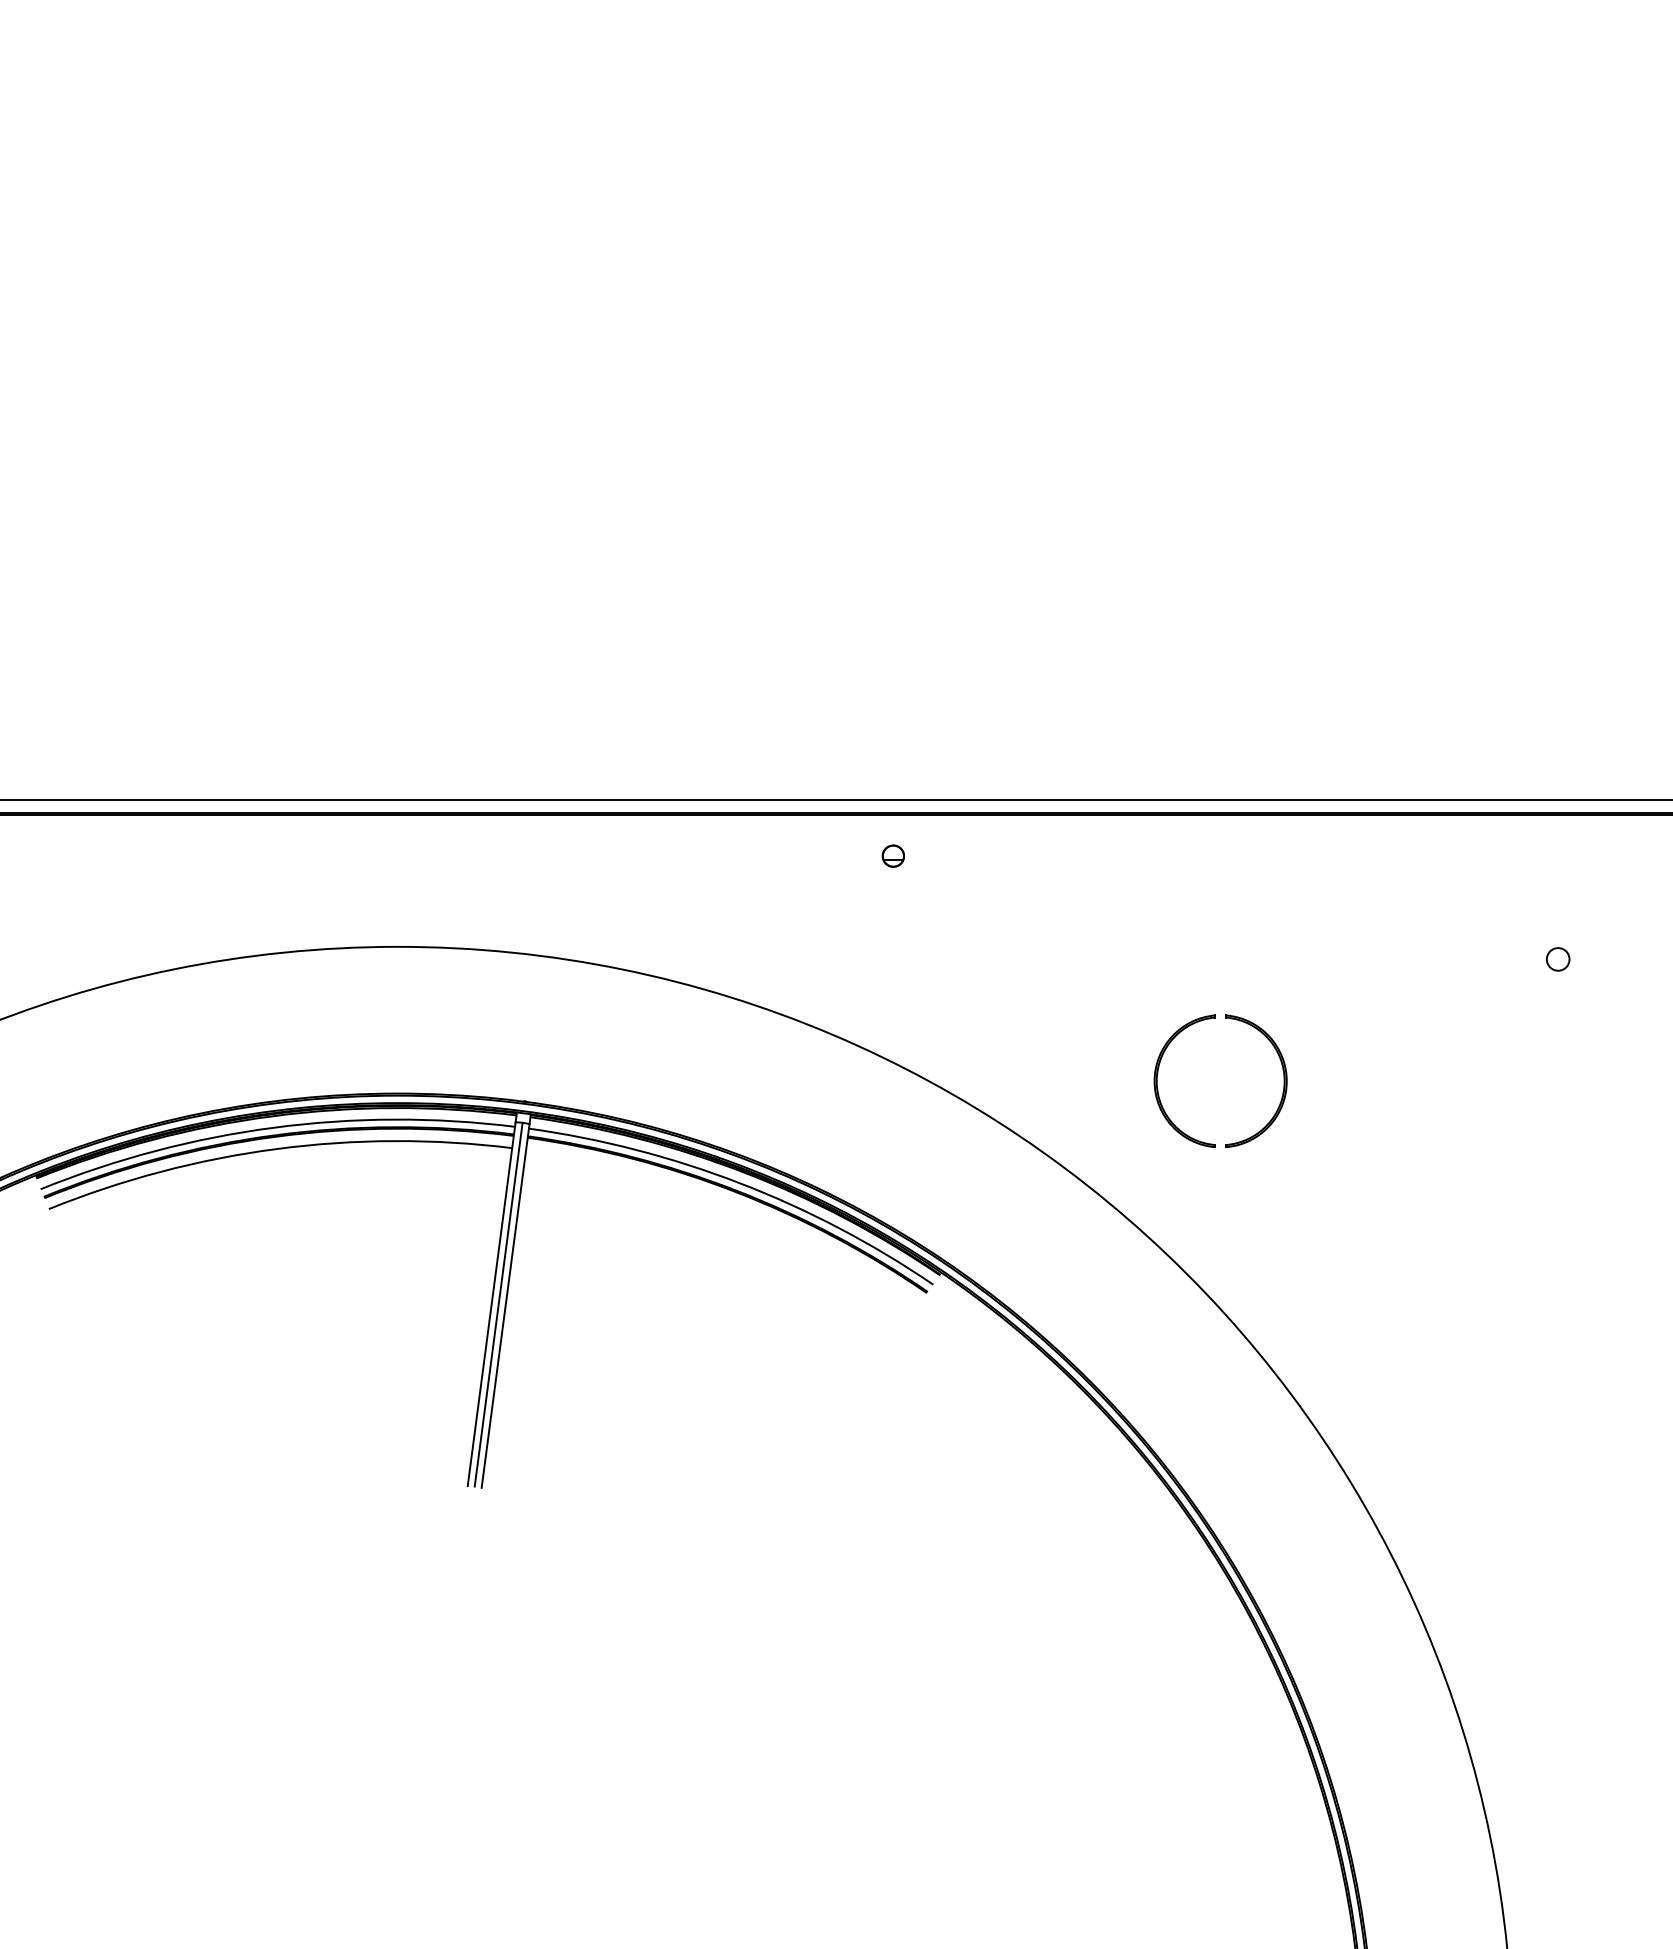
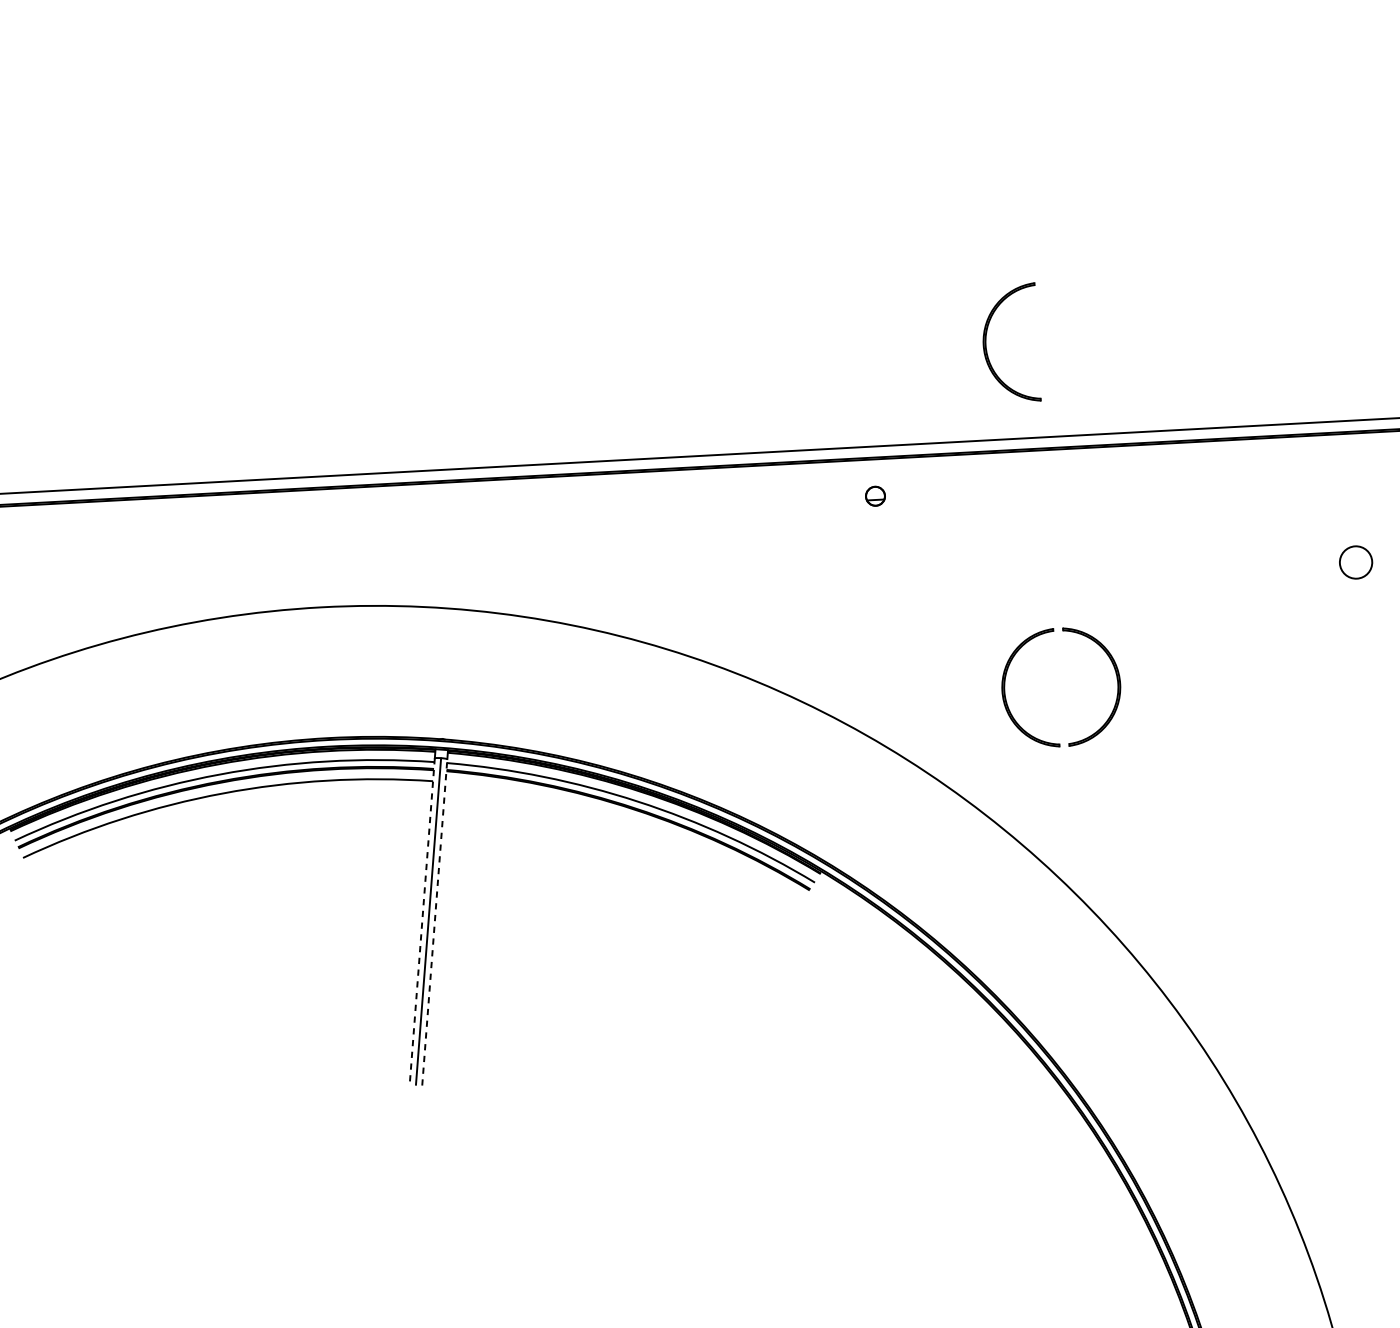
part: (1158, 685) -> (986, 337), added
part: (892, 855) -> (874, 495), moved
circle: (1558, 959) -> (1356, 562), size x1.6
line: (491, 1304) -> (422, 921), solid -> dashed
line: (505, 1305) -> (434, 921), solid -> dashed

